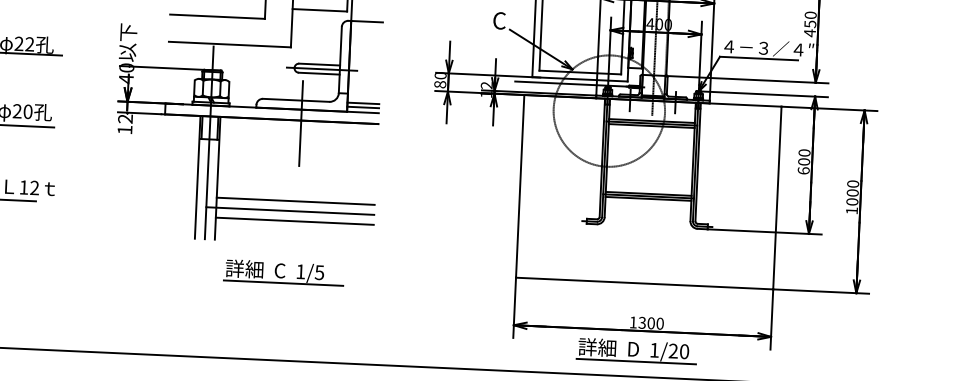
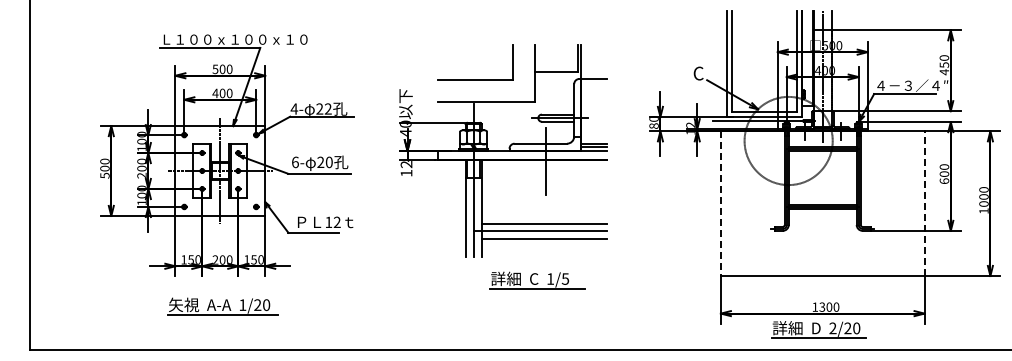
line: (519, 187) -> (720, 204), solid -> dashed
line: (777, 197) -> (924, 203), solid -> dashed
text: (653, 350) -> (832, 328), 1/20 -> 2/20

